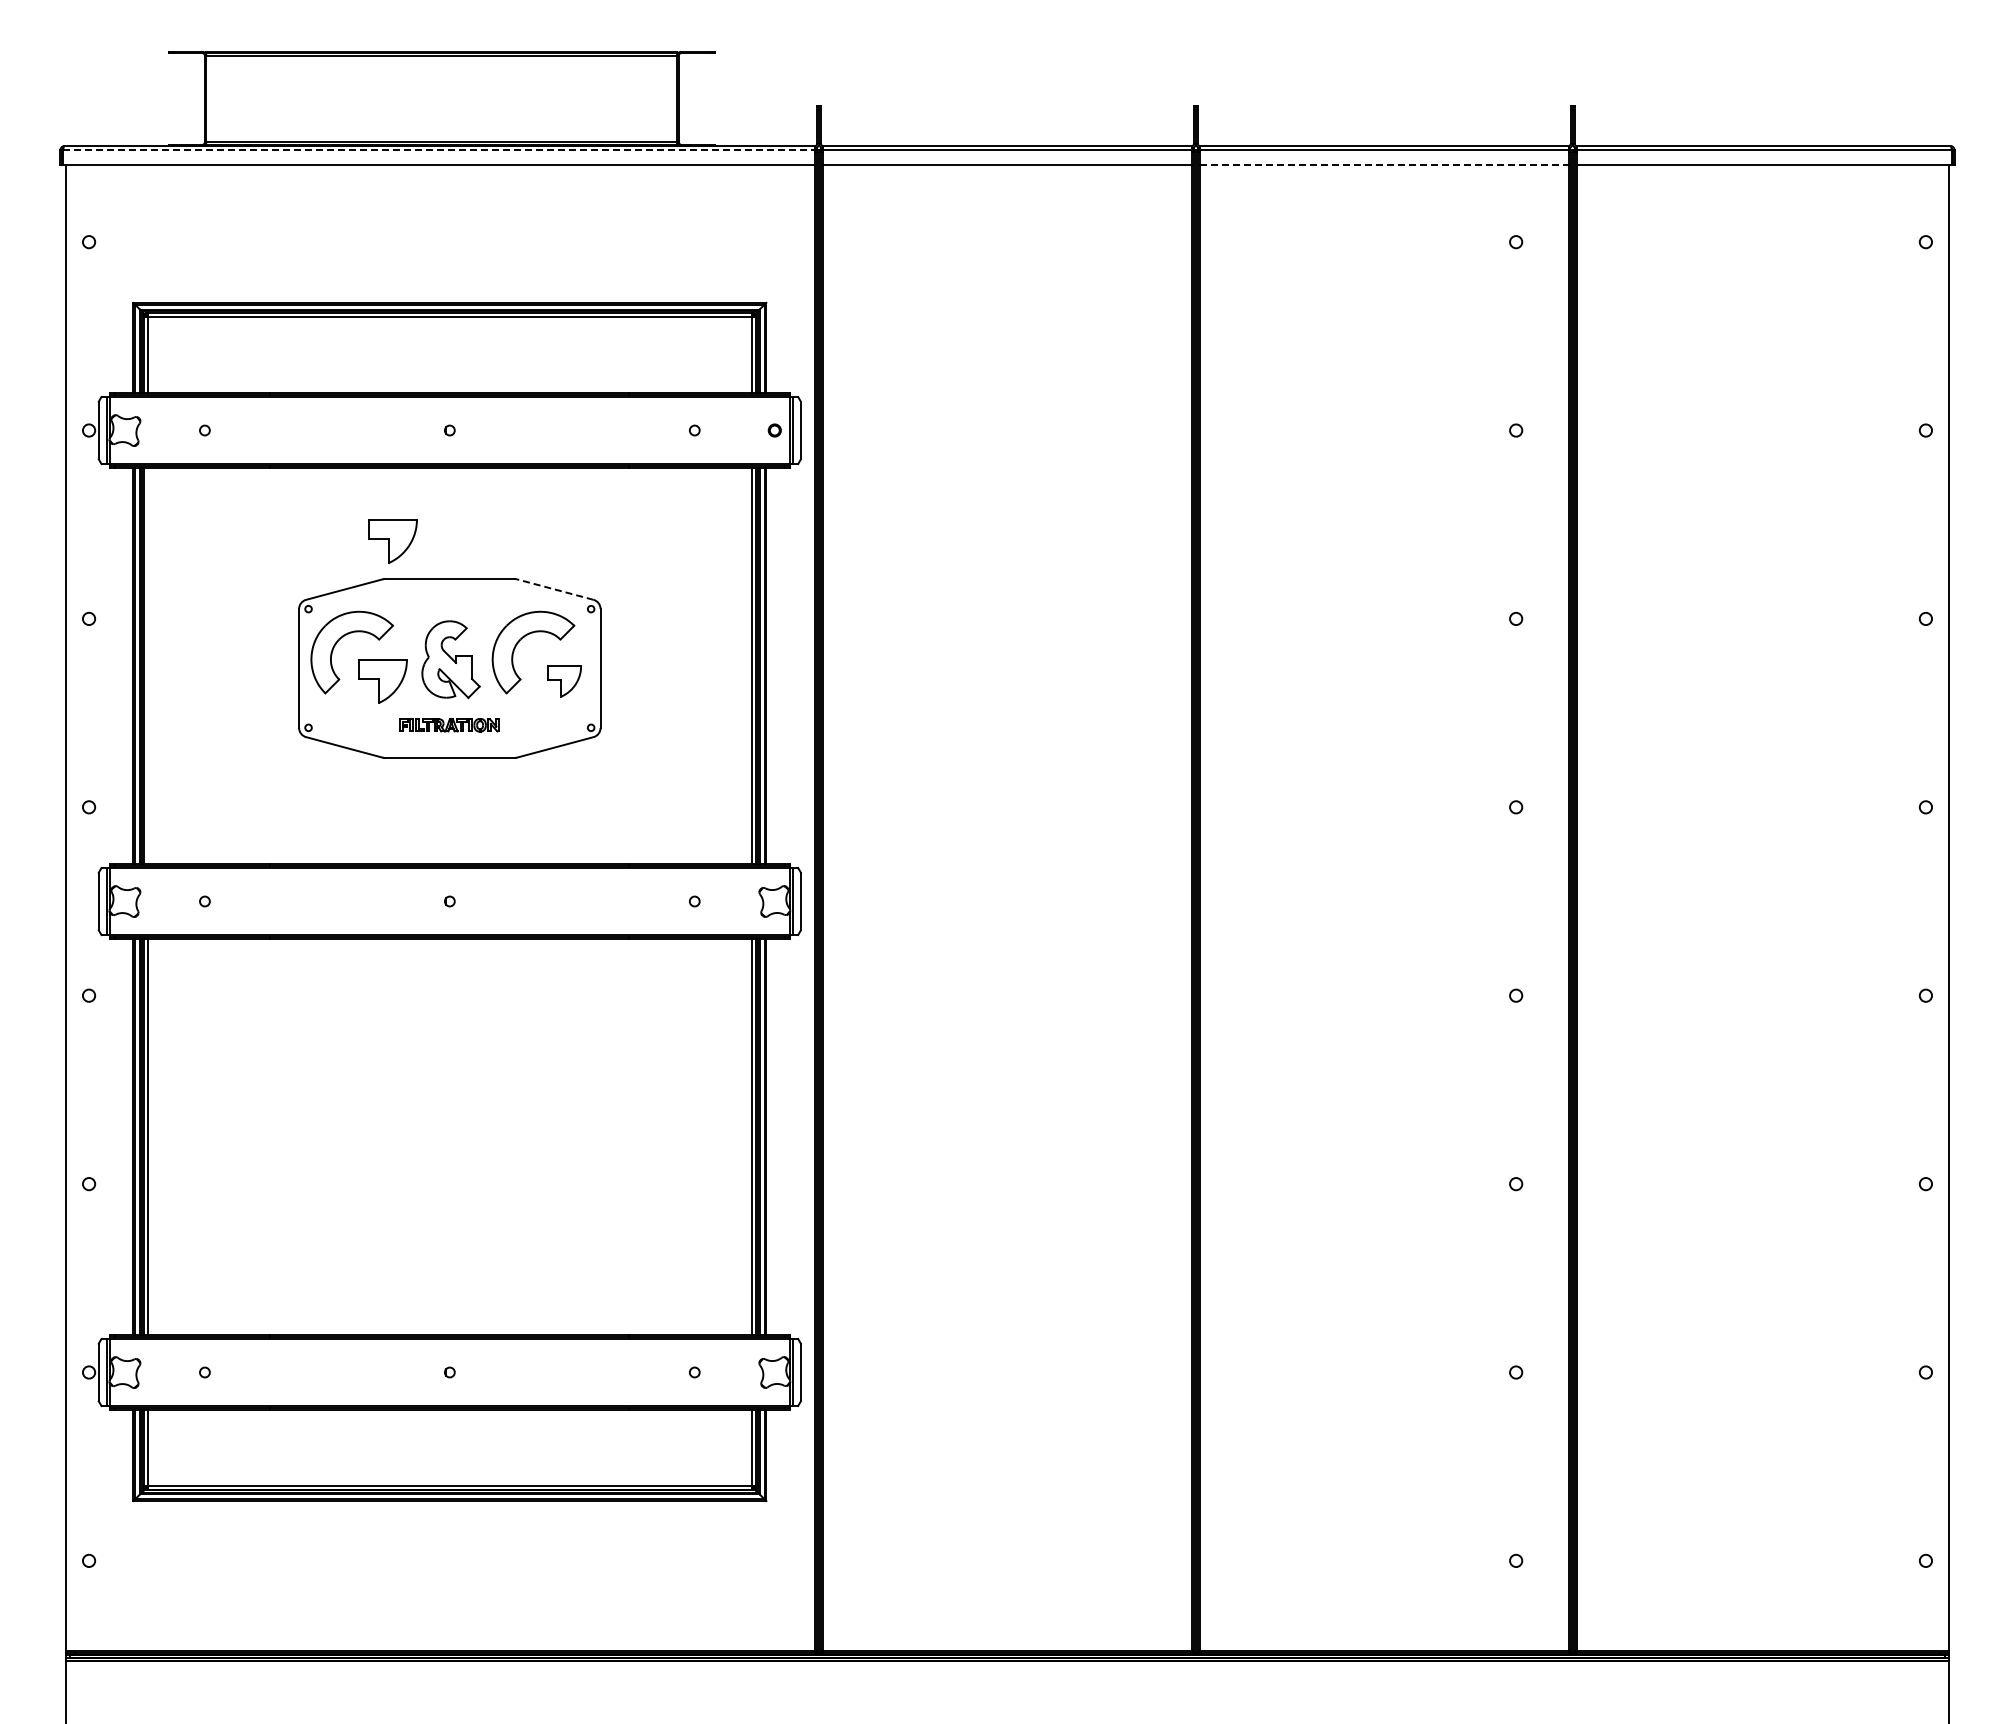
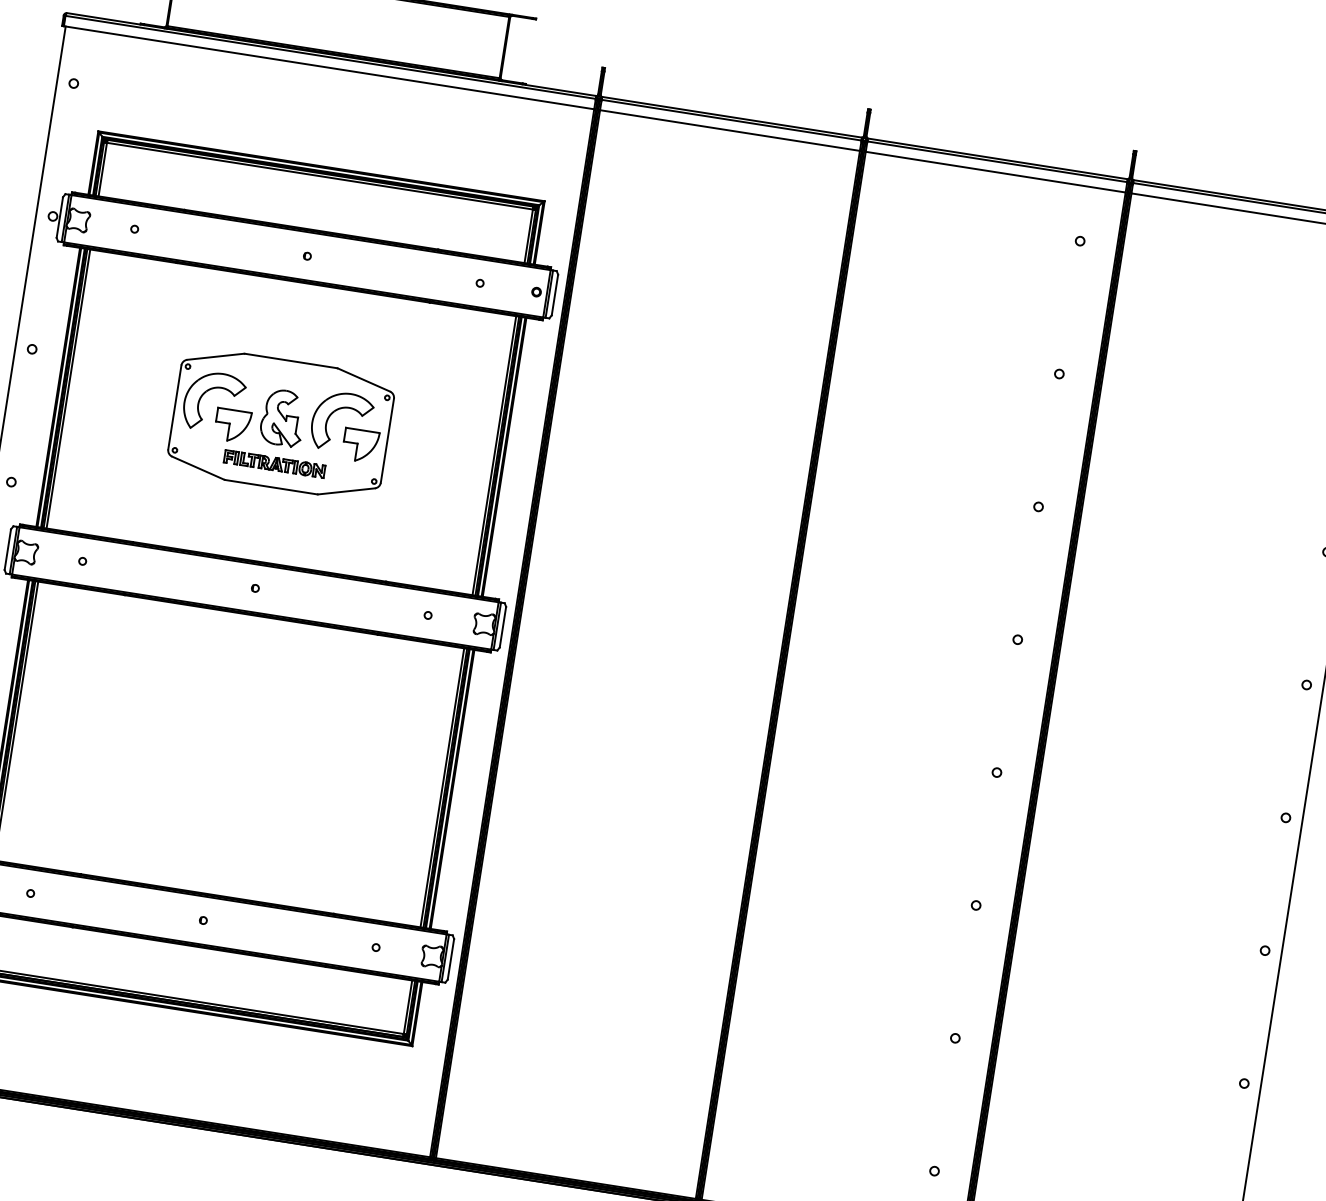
line: (438, 150) -> (330, 57), dashed -> solid
line: (1384, 164) -> (995, 171), dashed -> solid
part: (392, 541) -> (254, 328), removed
line: (555, 589) -> (364, 380), dashed -> solid
line: (147, 665) -> (68, 388), added
part: (564, 681) -> (360, 445), size x1.43
part: (449, 725) -> (274, 464), size x1.43

